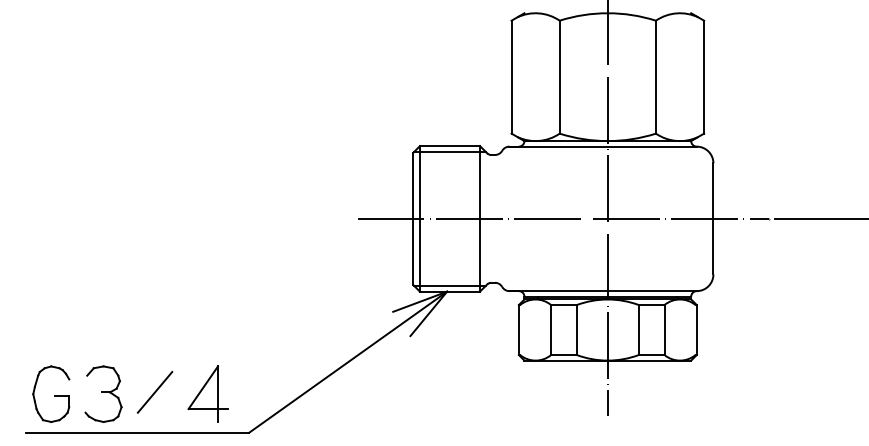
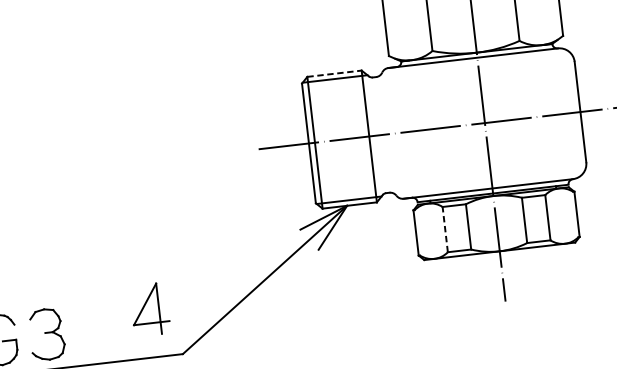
line: (450, 146) -> (335, 74), solid -> dashed
line: (551, 329) -> (445, 229), solid -> dashed
line: (154, 391) -> (92, 326), removed
part: (207, 393) -> (149, 309), moved

